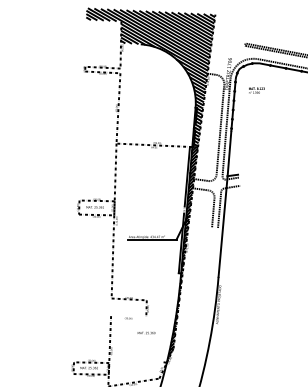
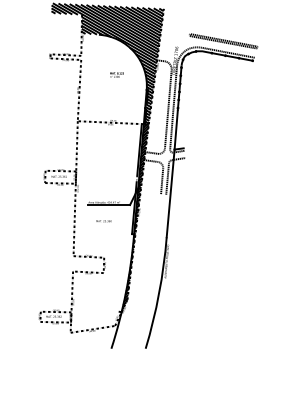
text: (256, 89) -> (116, 74), moved
line: (128, 317) -> (88, 272), added
text: (146, 333) -> (103, 221), moved

